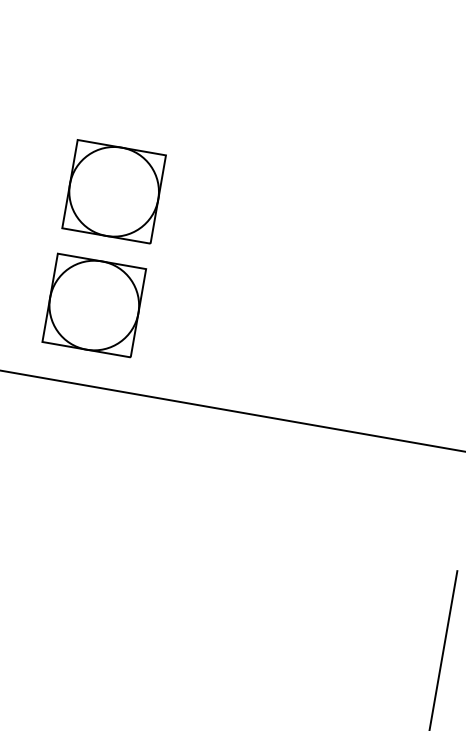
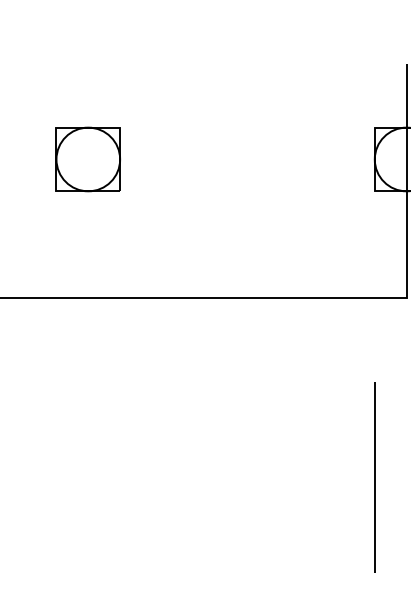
part: (93, 305) -> (87, 241), removed

